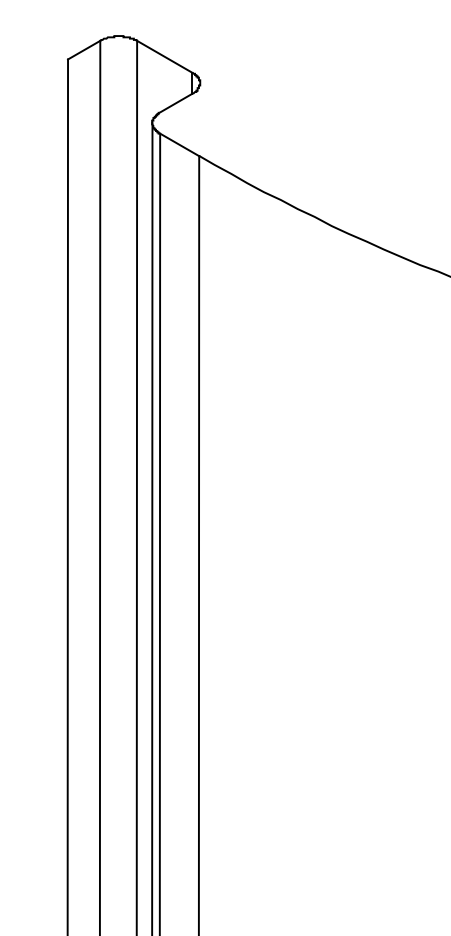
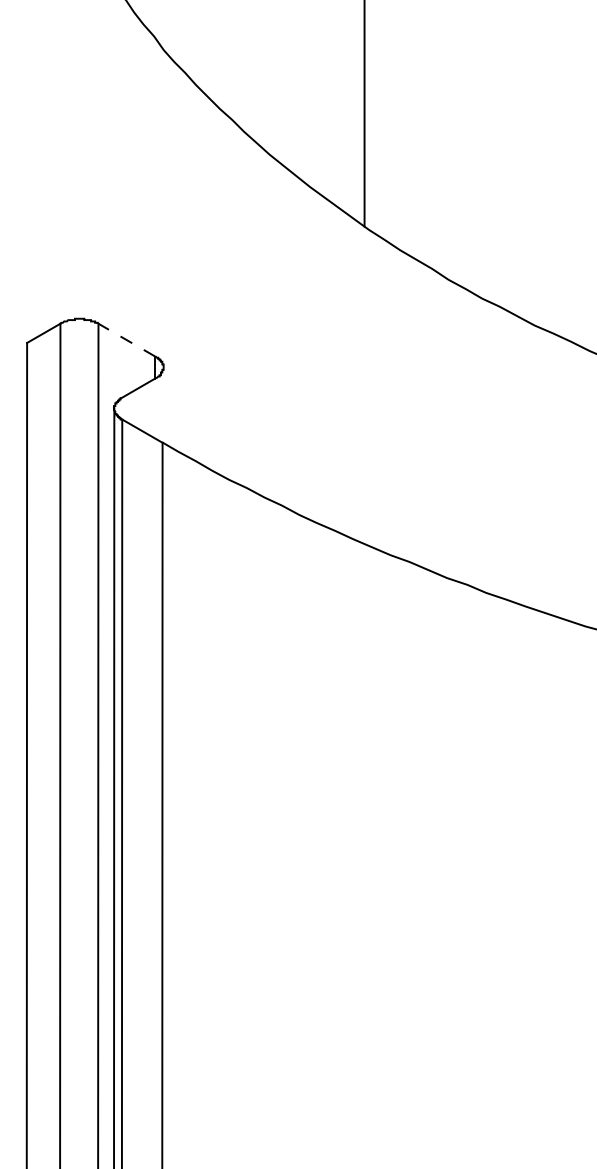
line: (164, 57) -> (126, 340), solid -> dashed

